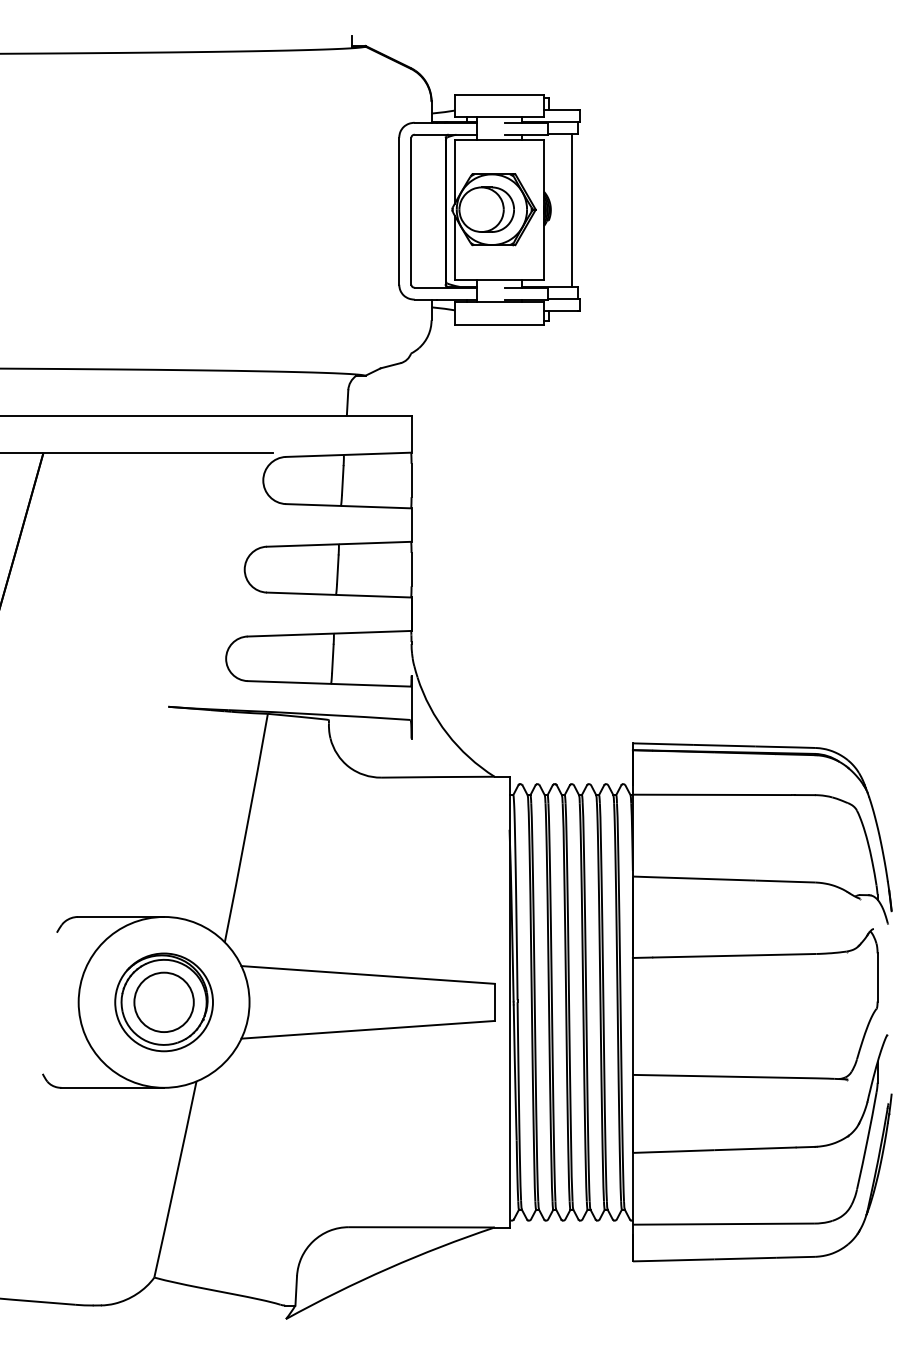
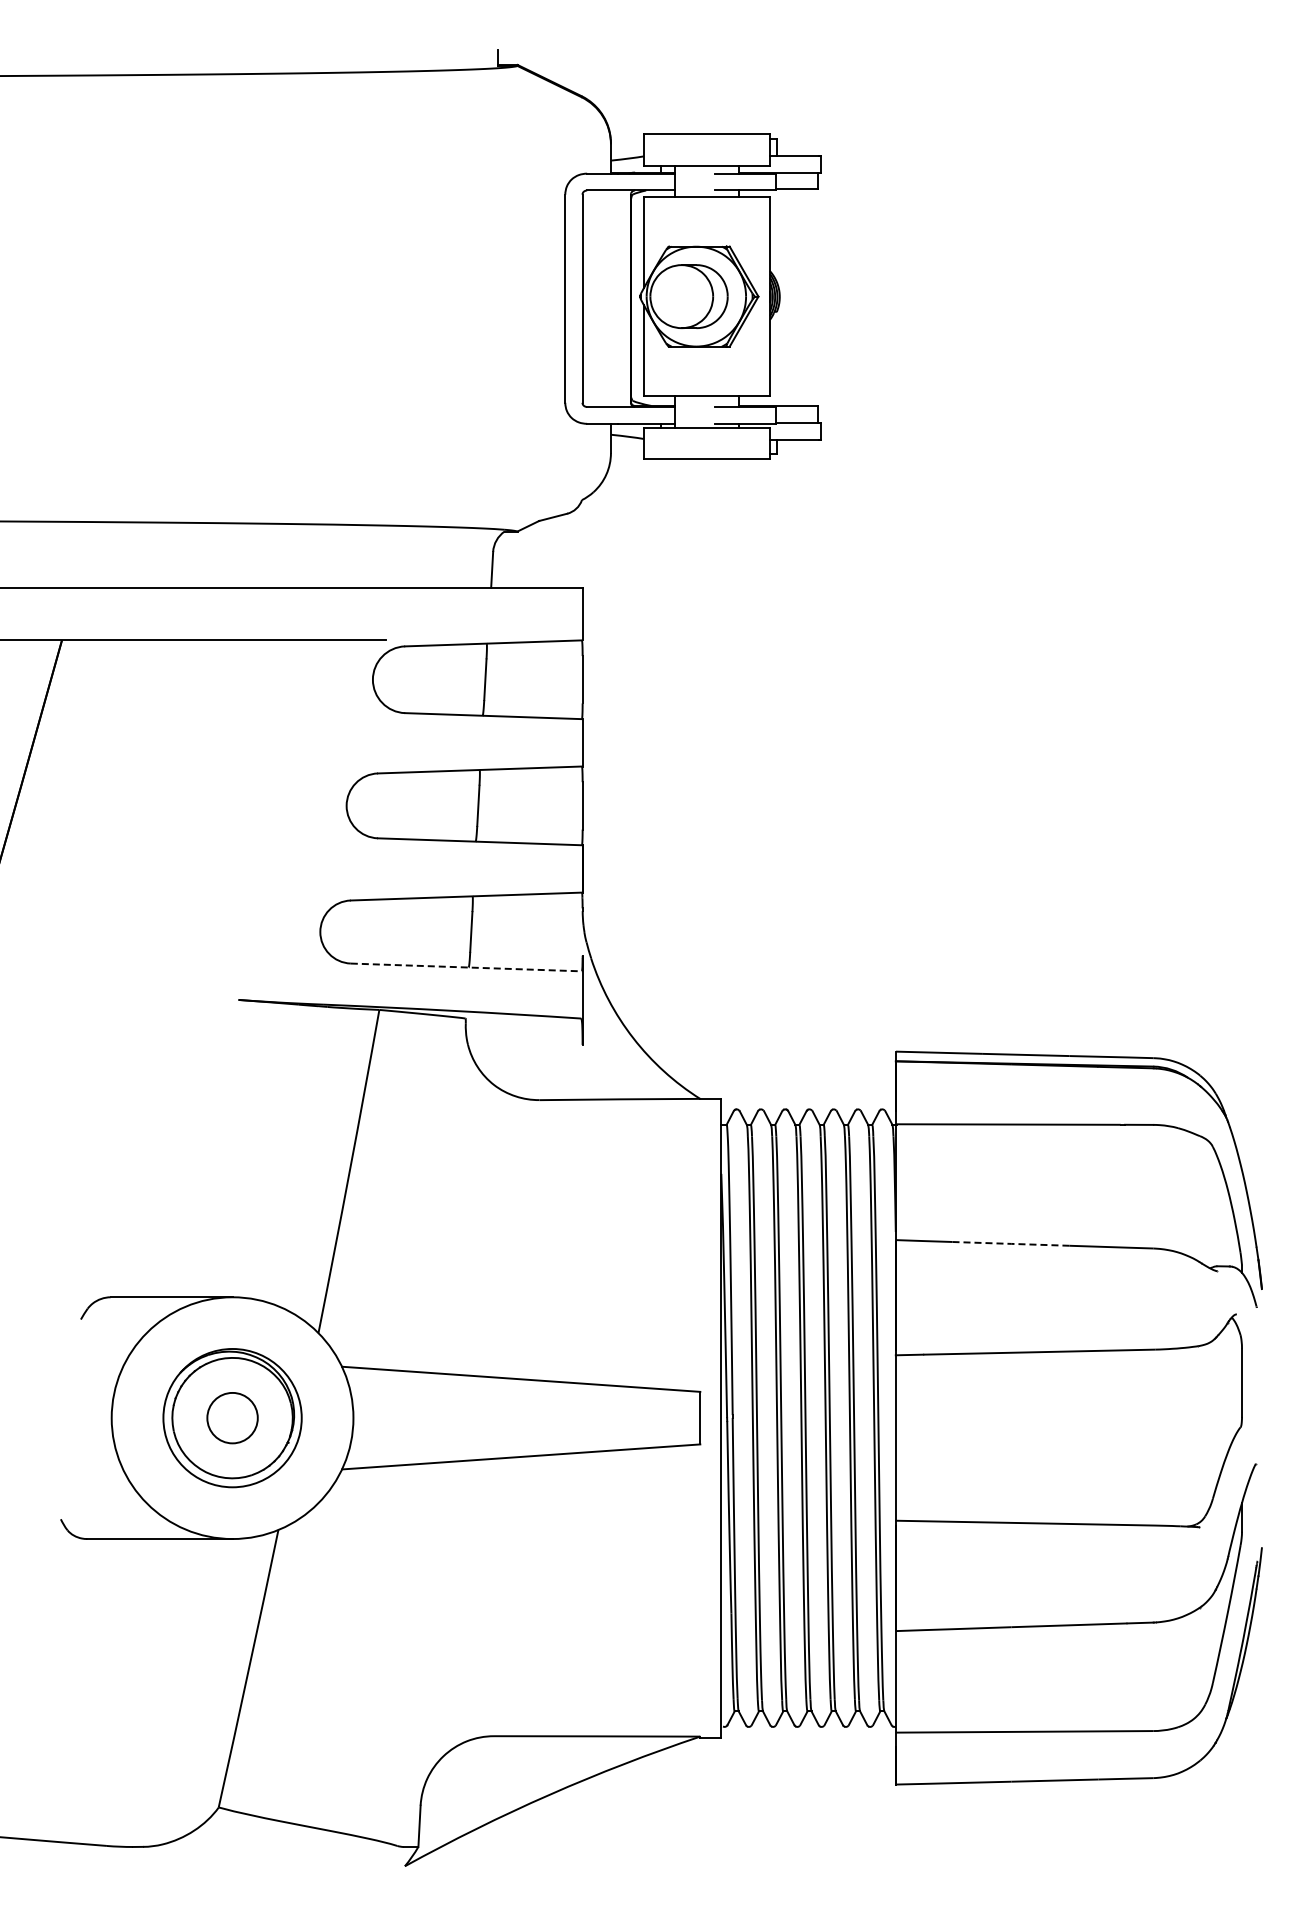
line: (571, 210) -> (809, 297), removed
line: (329, 683) -> (466, 967), solid -> dashed
line: (714, 878) -> (1011, 1243), solid -> dashed
circle: (164, 1002) -> (232, 1418), size x0.6

